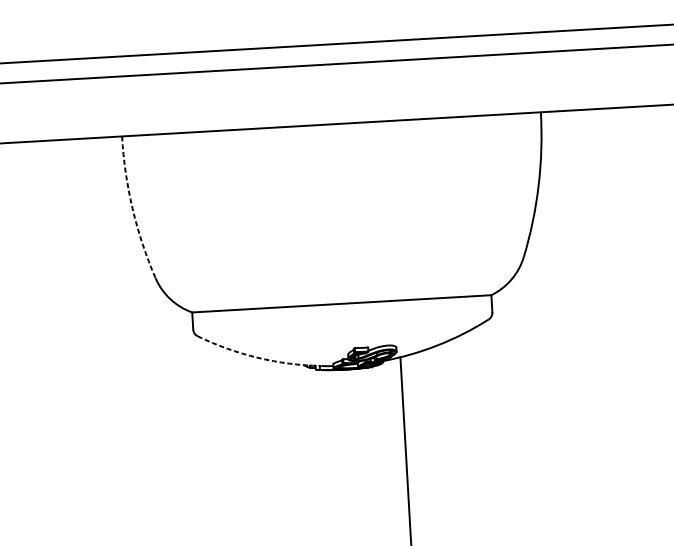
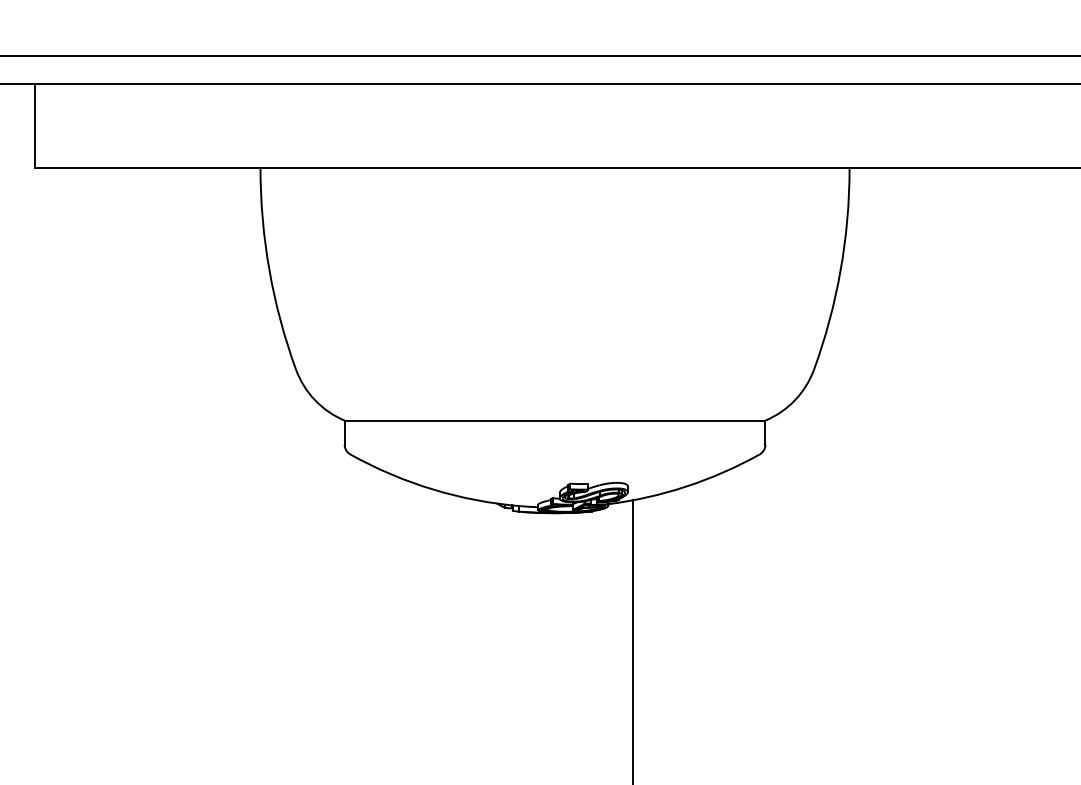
arc: (132, 208) -> (269, 270), dashed -> solid
arc: (258, 357) -> (433, 489), dashed -> solid

